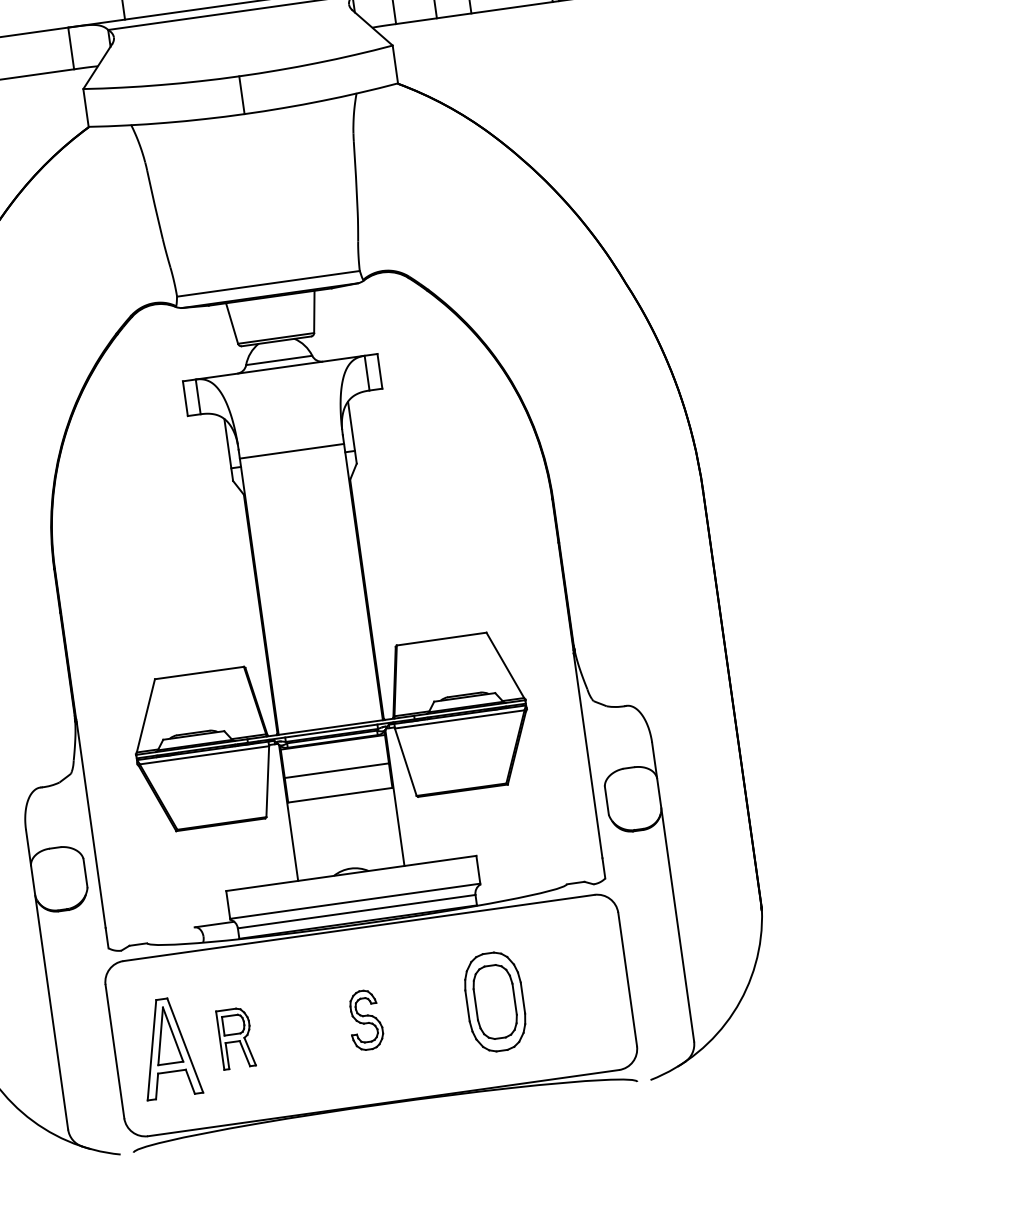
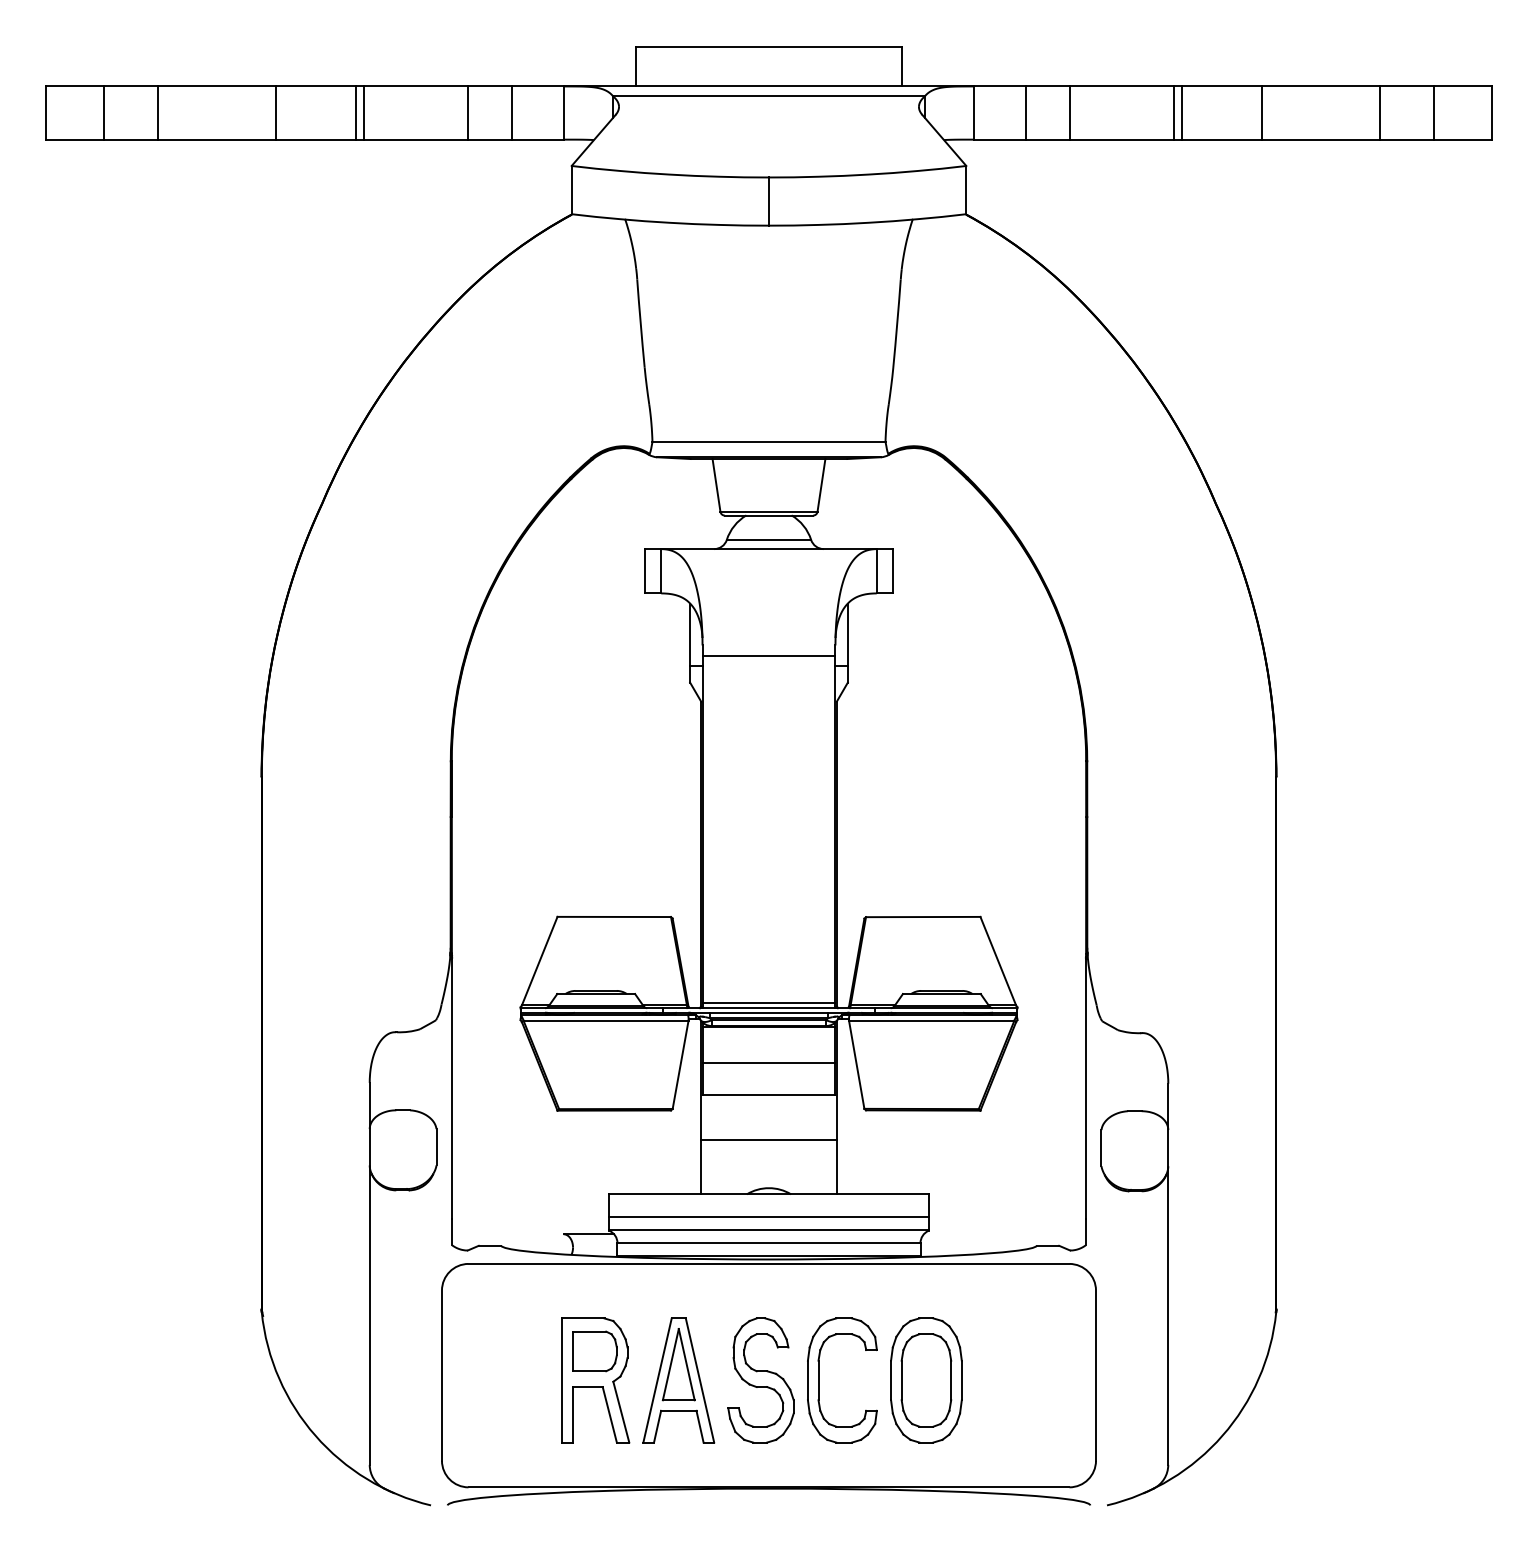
line: (30, 53) -> (511, 112), added
line: (329, 723) -> (768, 1002), added
line: (344, 831) -> (768, 1140), added
line: (353, 890) -> (768, 1216), added
part: (411, 1013) -> (819, 1380), added
part: (365, 1020) -> (760, 1380), size x1.67
part: (235, 1038) -> (595, 1380), size x1.67
part: (168, 1047) -> (678, 1380), moved

